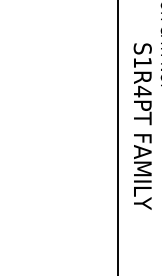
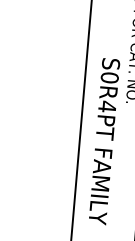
text: (142, 62) -> (109, 77), S1R4PT -> S0R4PT

